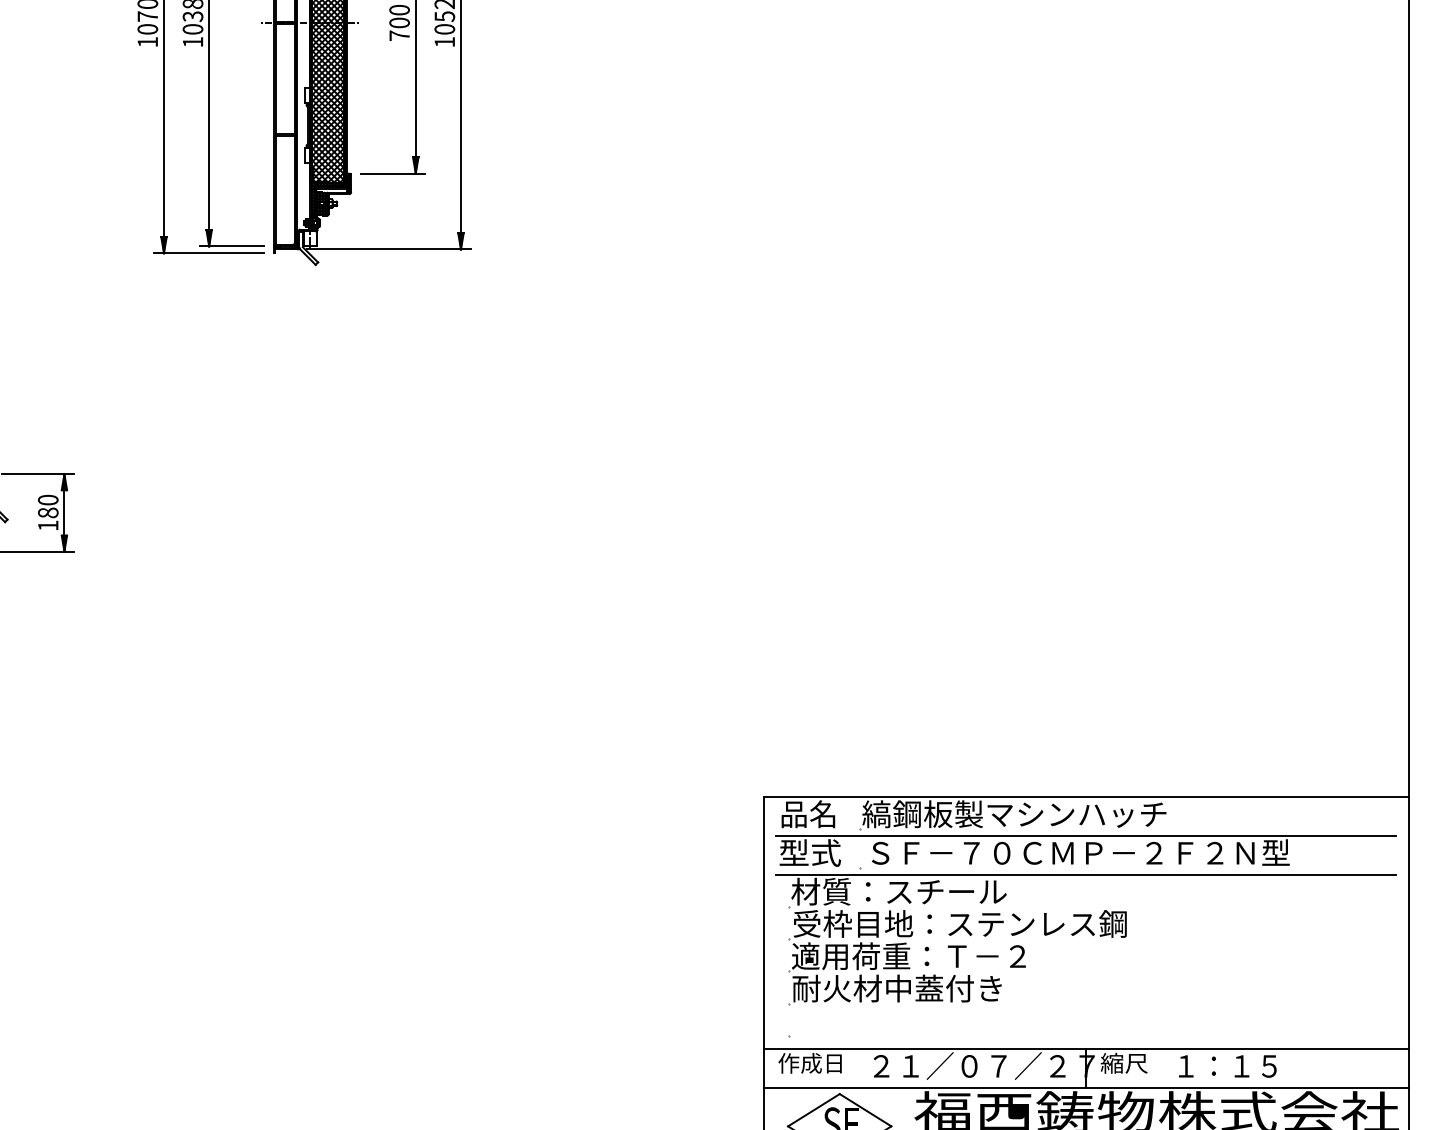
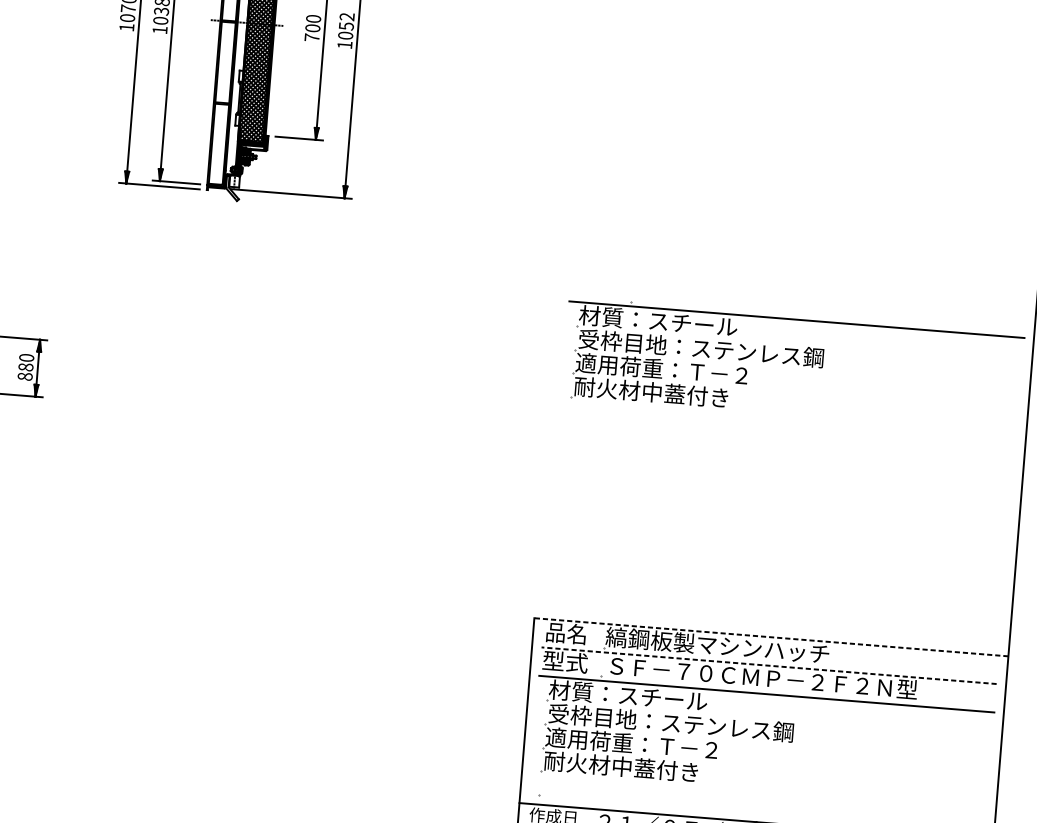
part: (1085, 426) -> (792, 365), added
text: (48, 525) -> (25, 376), 180 -> 880
line: (1086, 797) -> (771, 637), solid -> dashed
line: (1086, 835) -> (769, 665), solid -> dashed

